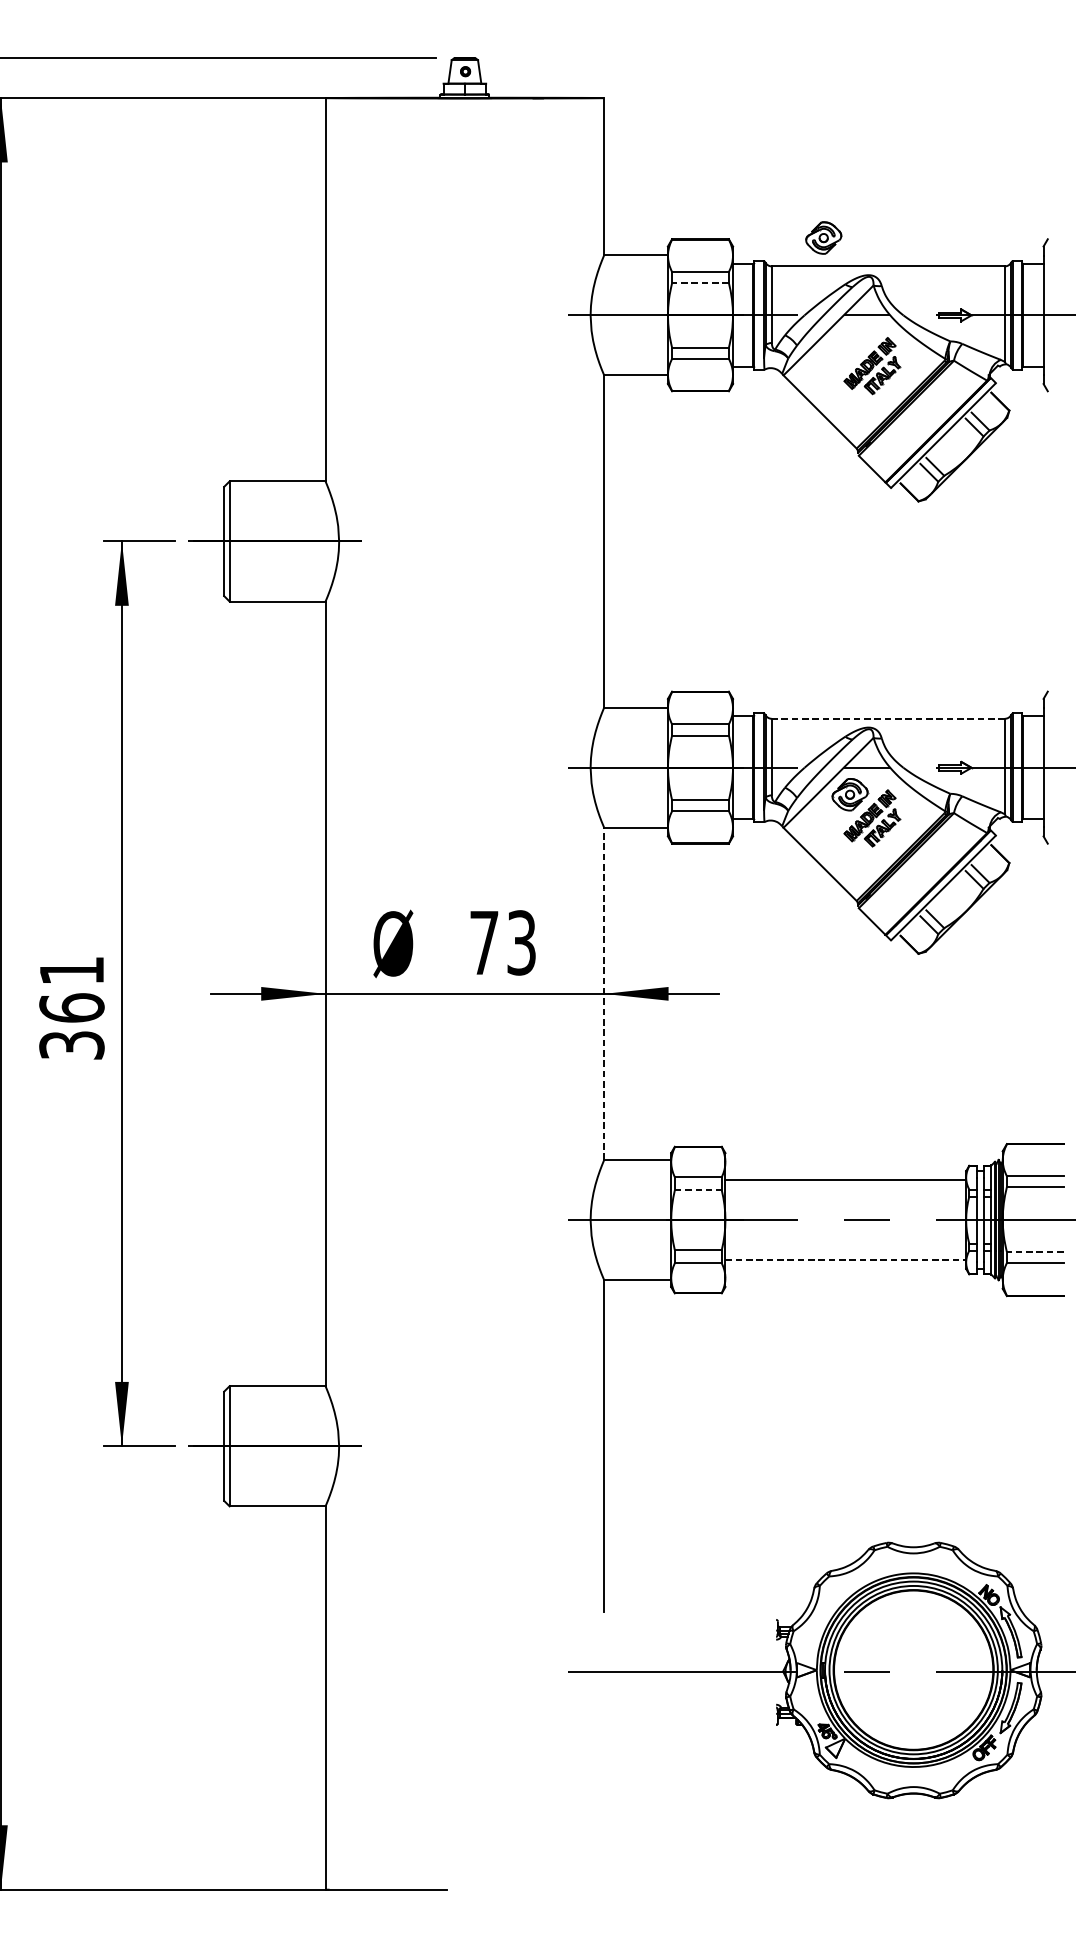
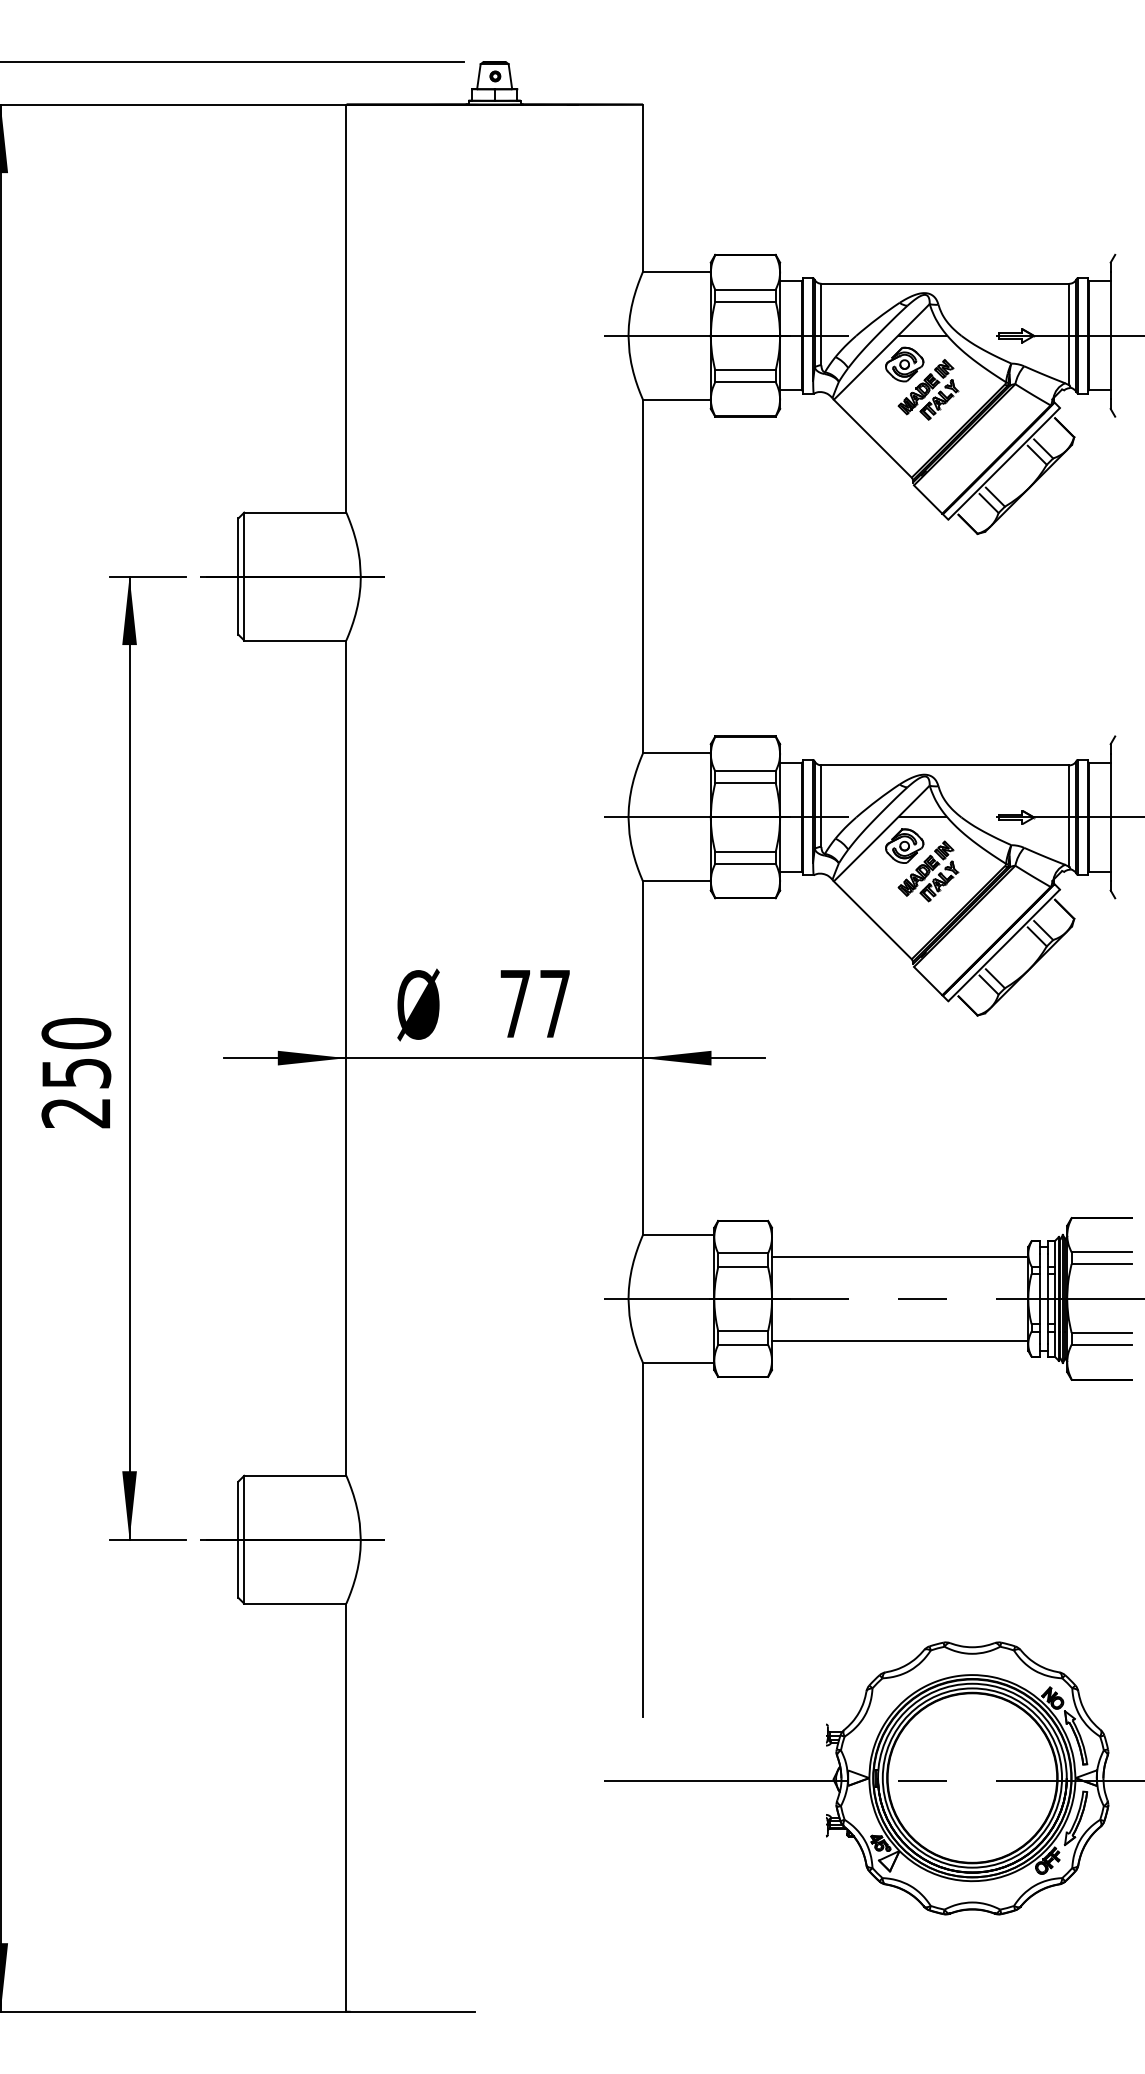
part: (823, 237) -> (904, 364), moved
line: (700, 283) -> (745, 301), dashed -> solid
line: (887, 718) -> (944, 765), dashed -> solid
text: (522, 942) -> (555, 1003), 73 -> 77
line: (603, 994) -> (642, 1058), dashed -> solid
text: (72, 1008) -> (76, 1073), 361 -> 250
line: (698, 1190) -> (743, 1267), dashed -> solid
line: (1034, 1251) -> (1101, 1332), dashed -> solid
line: (846, 1260) -> (900, 1341), dashed -> solid

